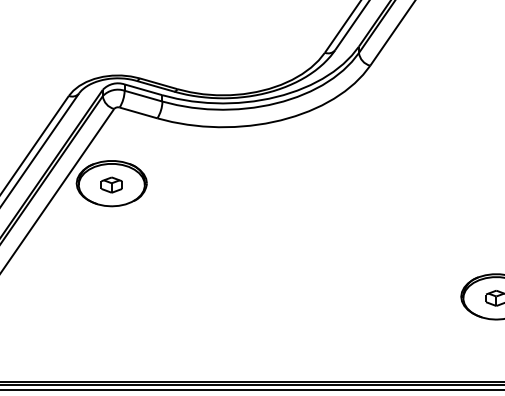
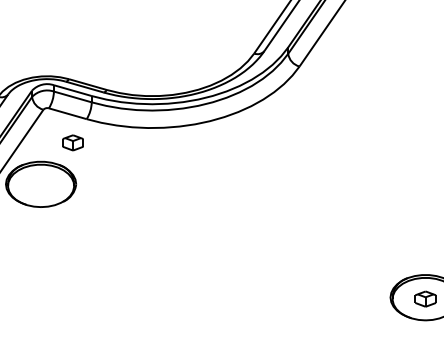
part: (111, 184) -> (72, 142), moved

